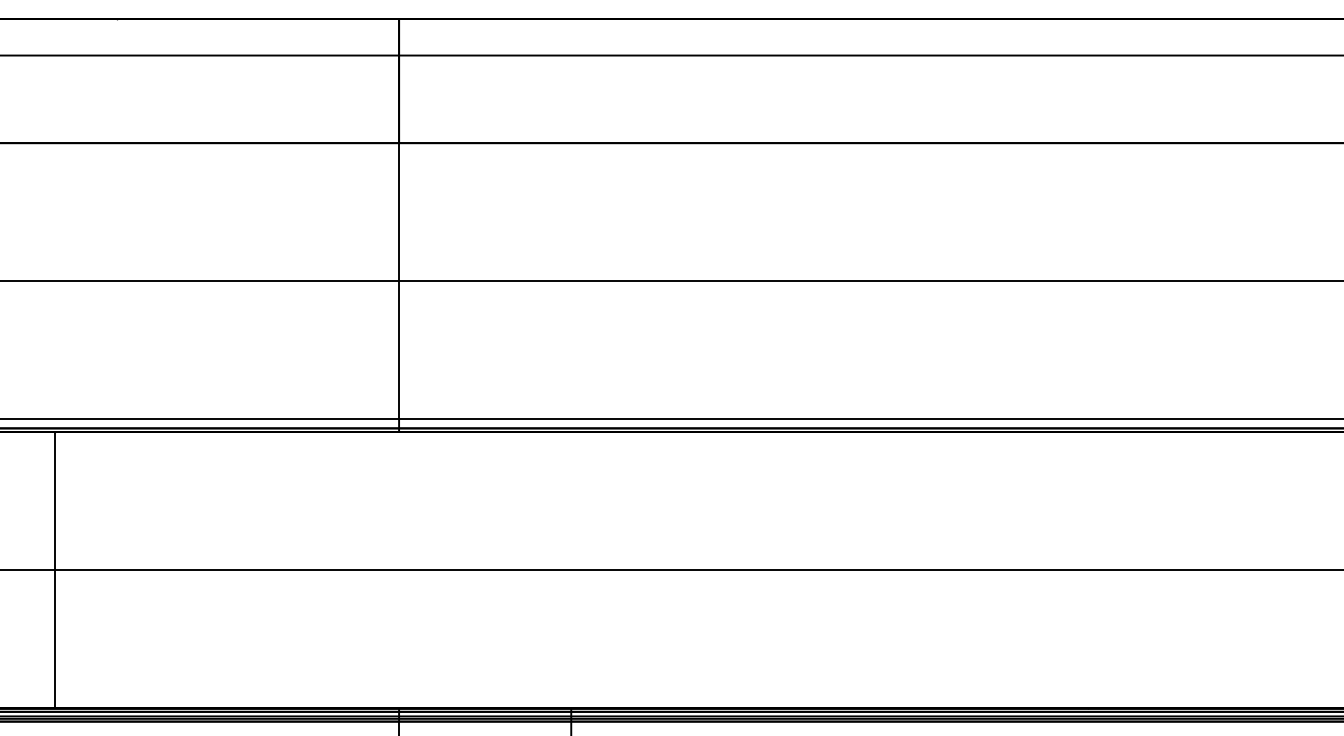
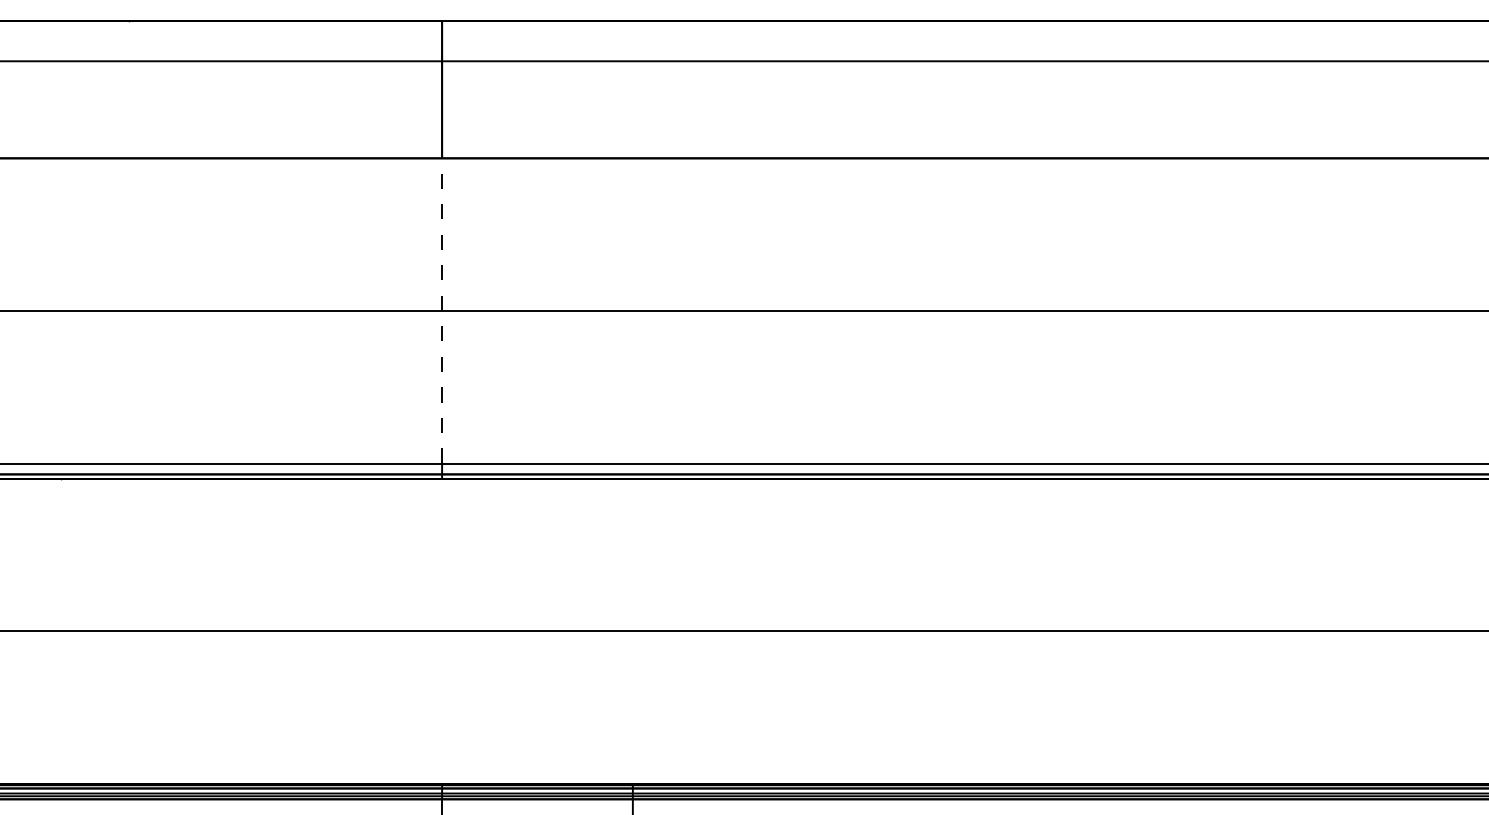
line: (399, 280) -> (442, 310), solid -> dashed
line: (54, 569) -> (60, 630), removed

